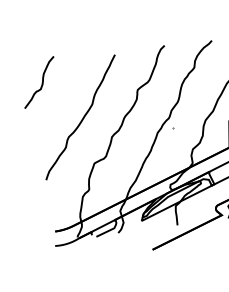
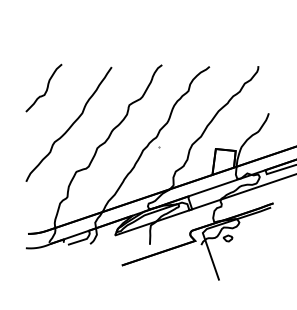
curve: (41, 81) -> (46, 87), moved

